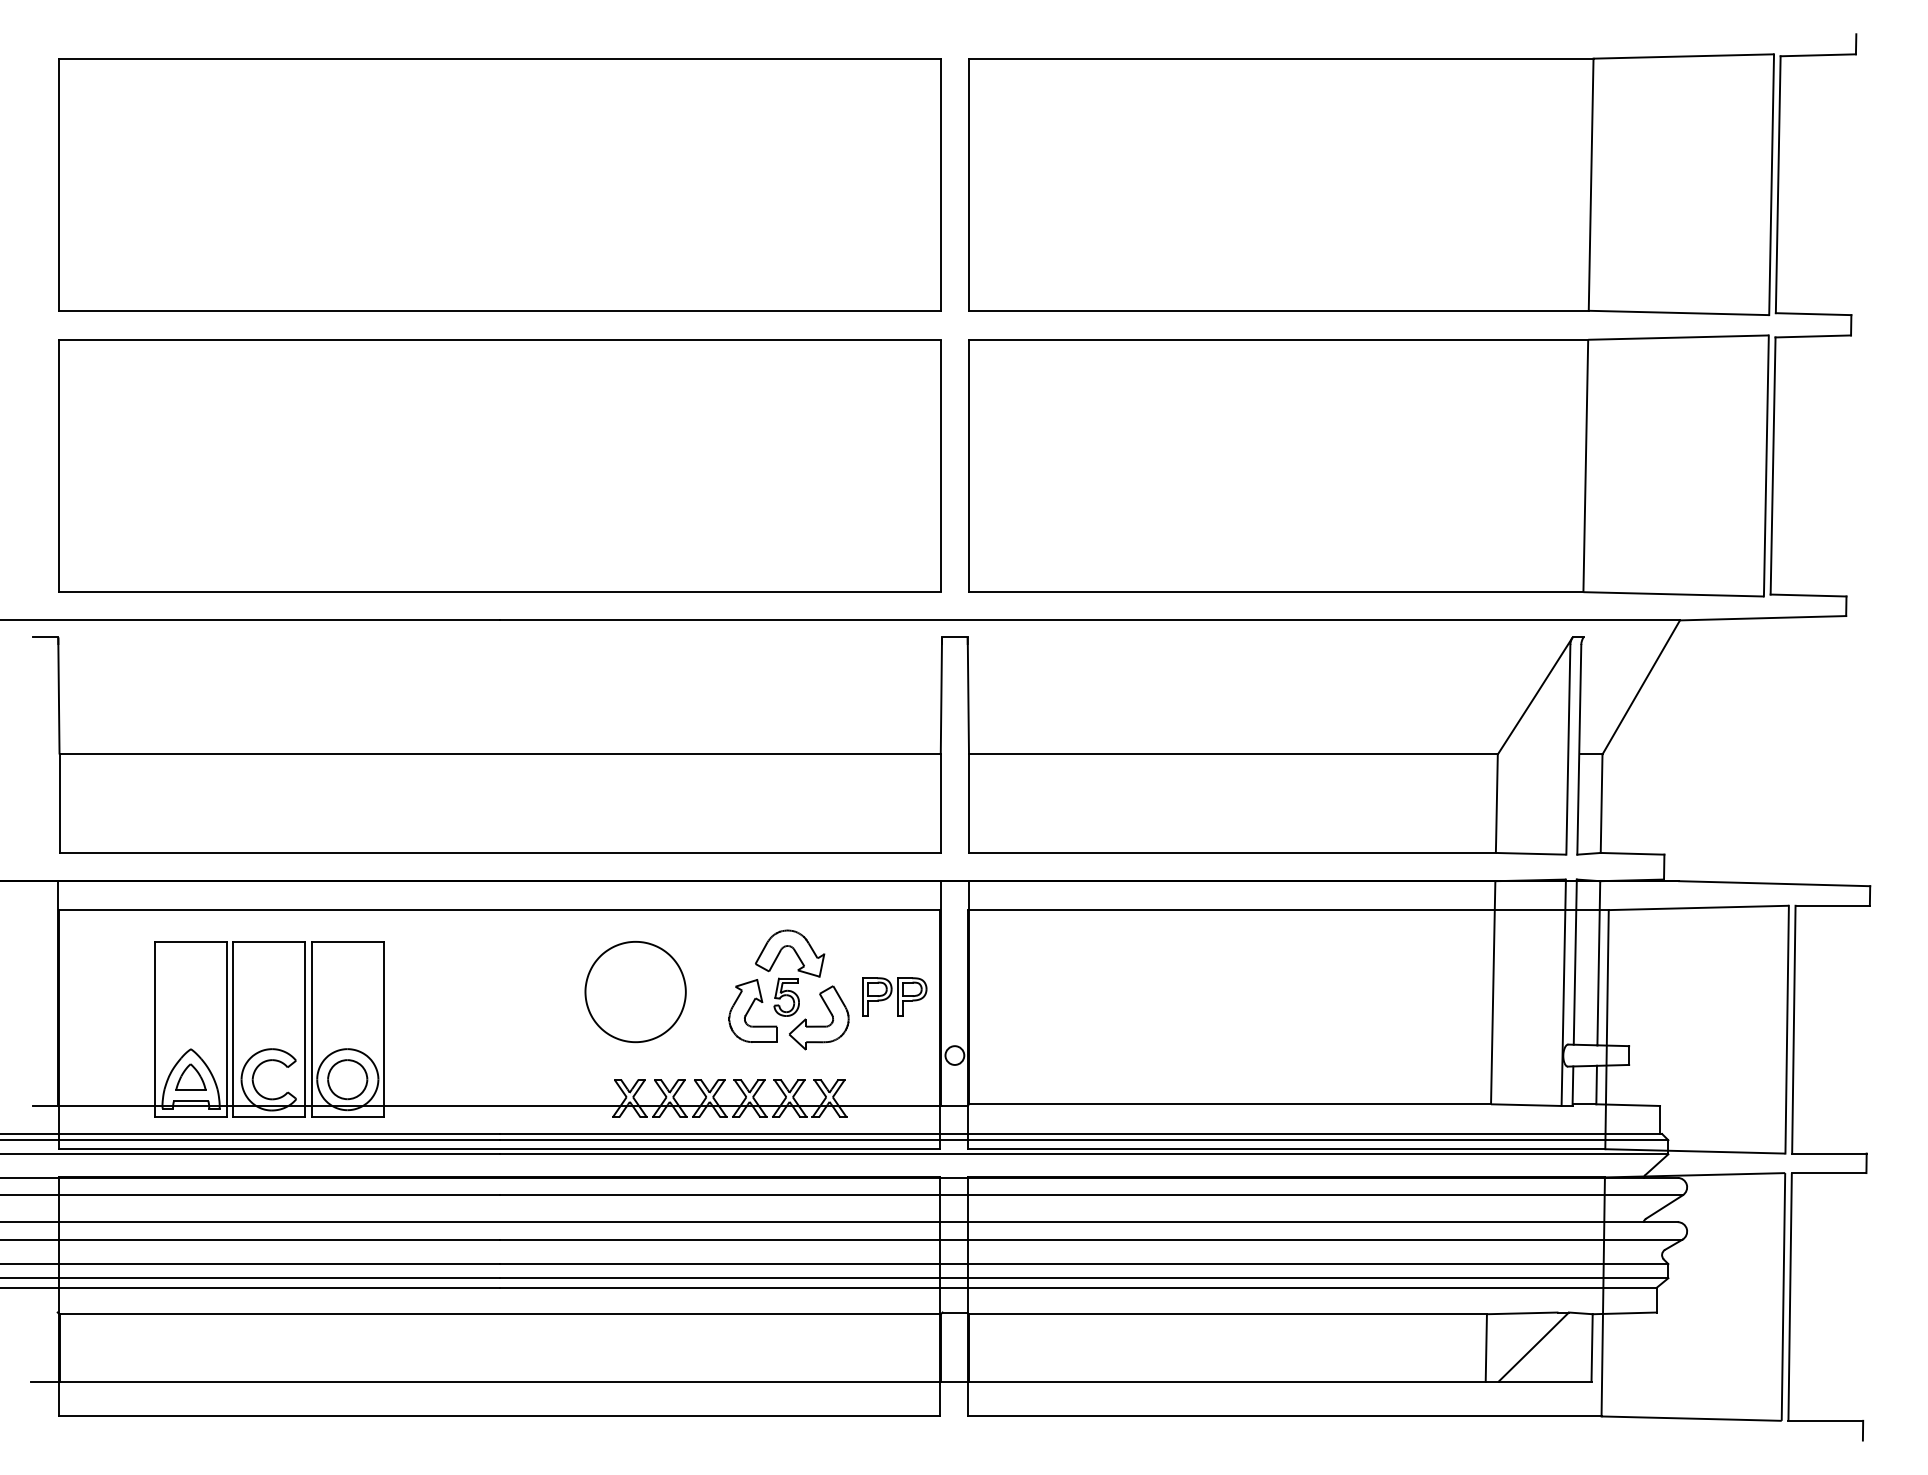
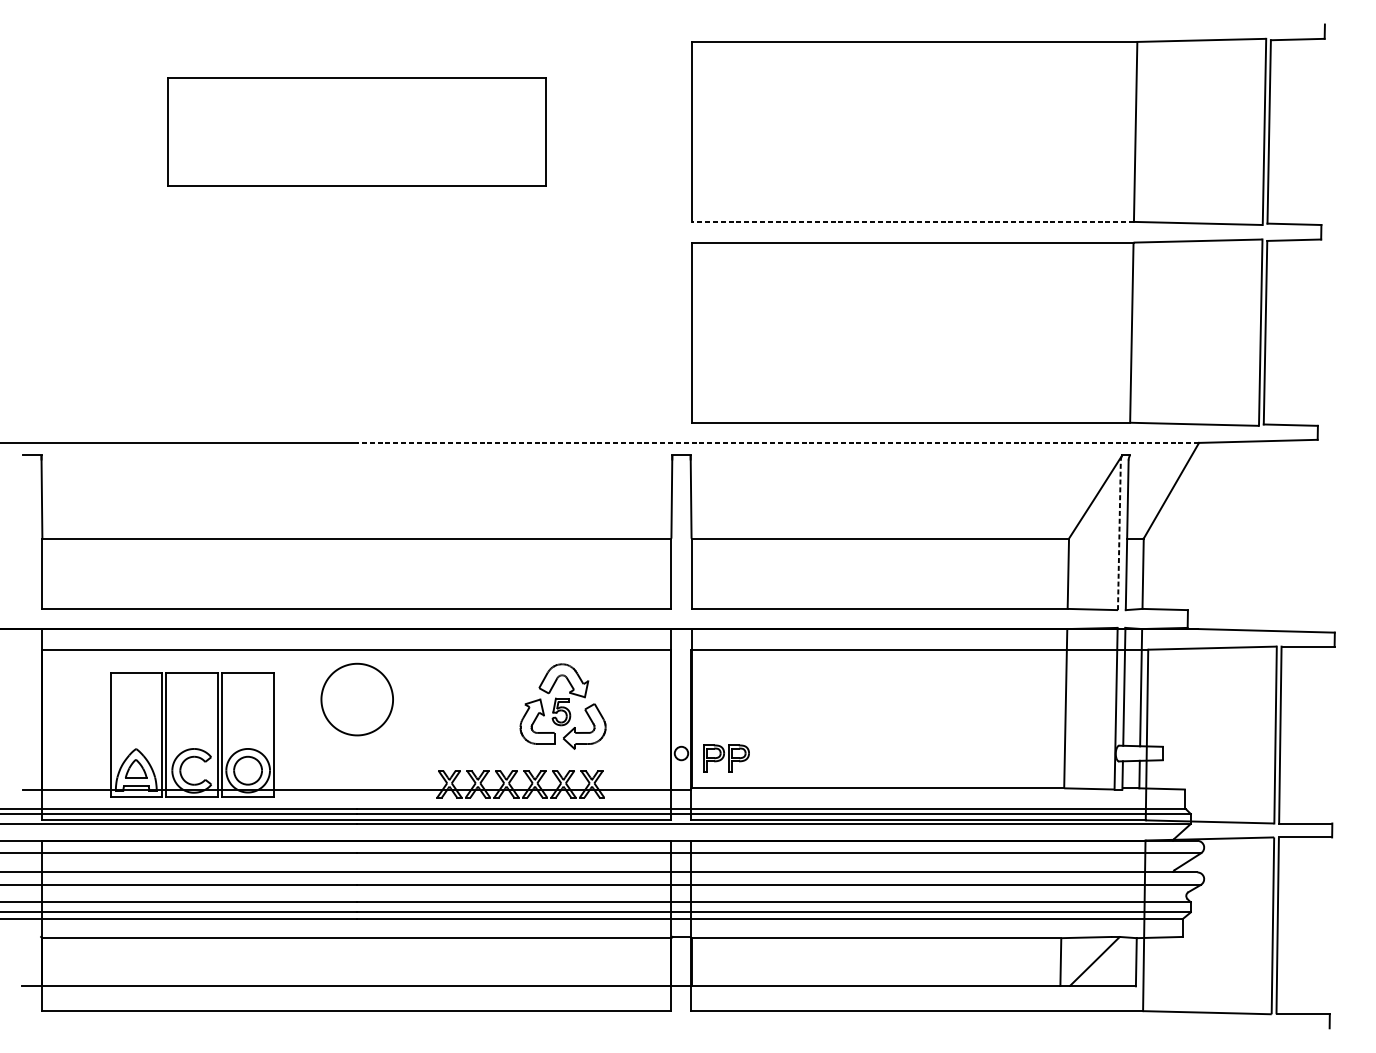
part: (499, 184) -> (356, 131), size x0.6
line: (1278, 310) -> (912, 221), solid -> dashed
part: (499, 465) -> (356, 332), removed
line: (1090, 620) -> (778, 442), solid -> dashed
line: (1568, 749) -> (1119, 535), solid -> dashed
part: (635, 992) -> (357, 699), moved
part: (894, 996) -> (726, 758), moved

